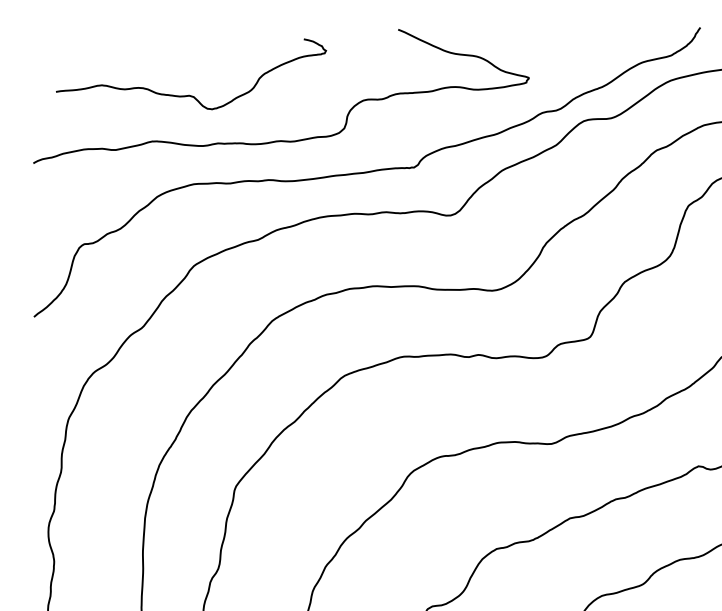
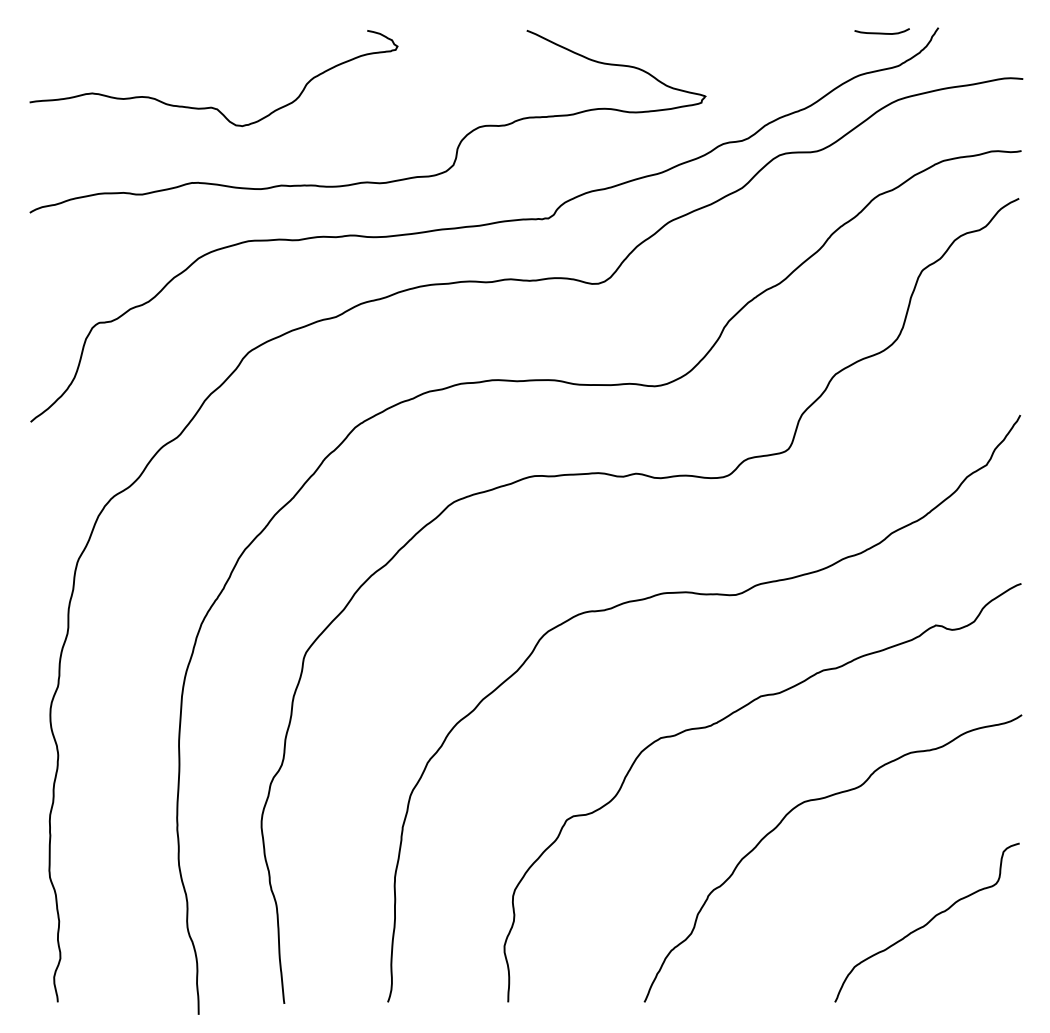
curve: (658, 31) -> (881, 32), added
curve: (189, 94) -> (211, 106), moved

